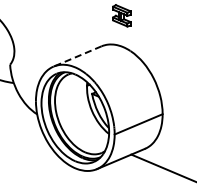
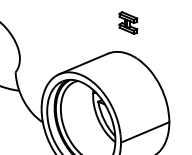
line: (77, 56) -> (83, 64), dashed -> solid

